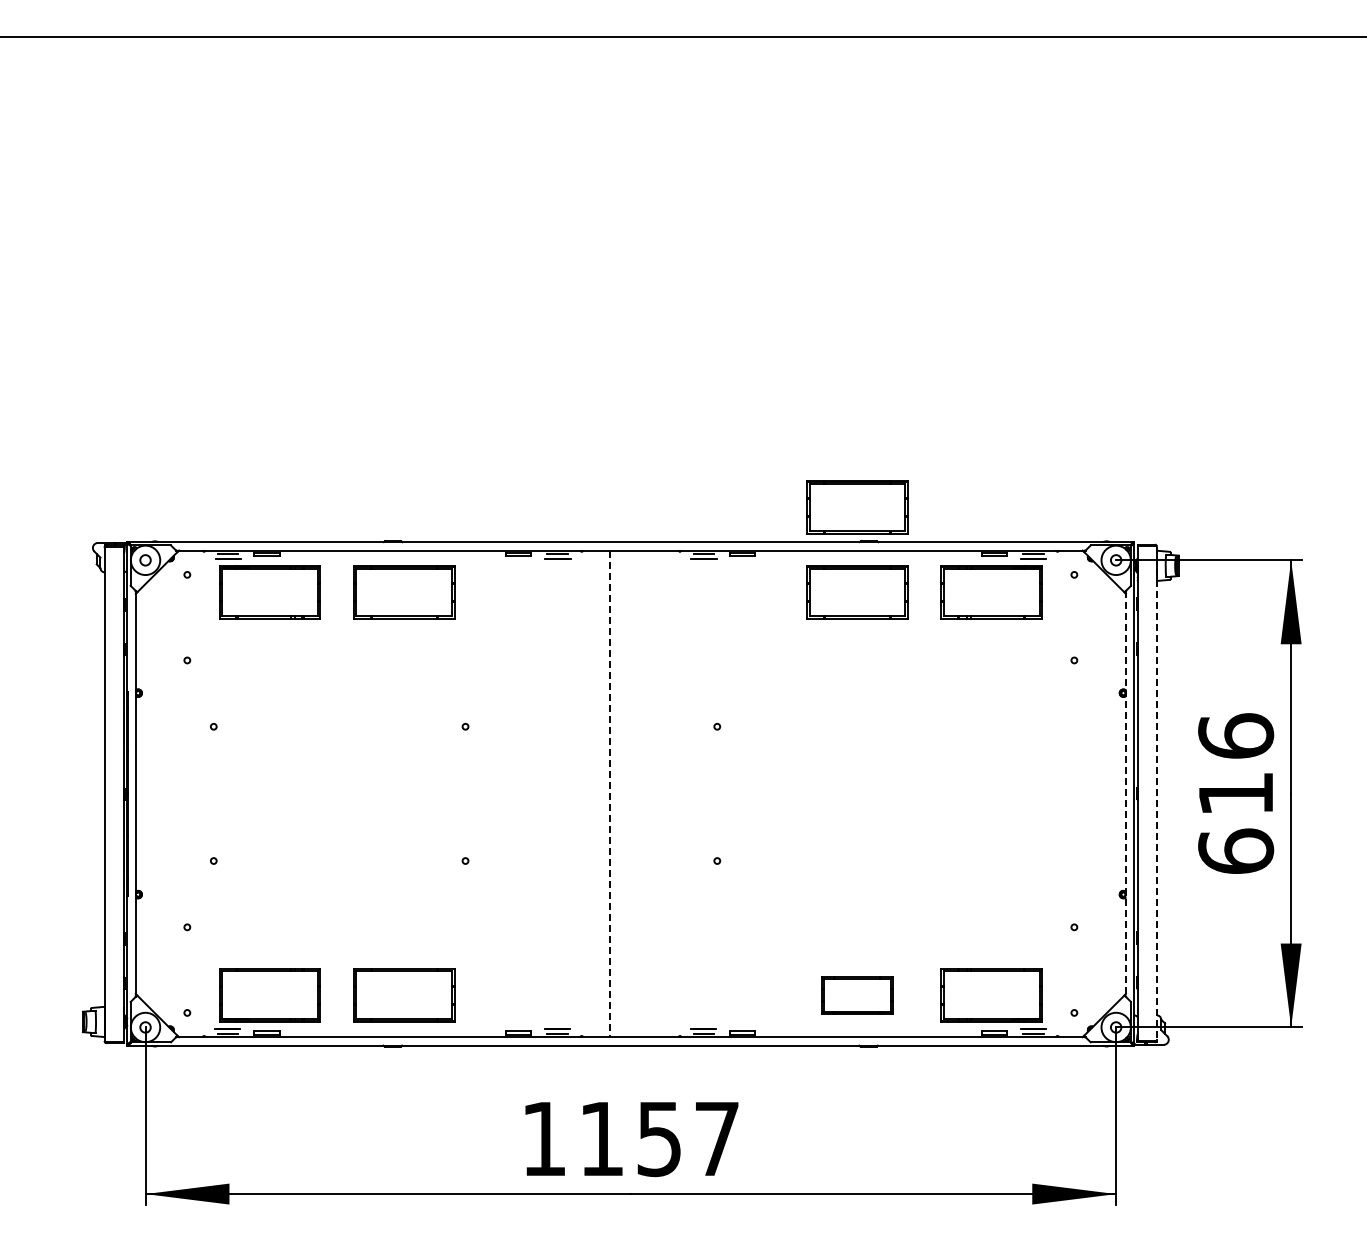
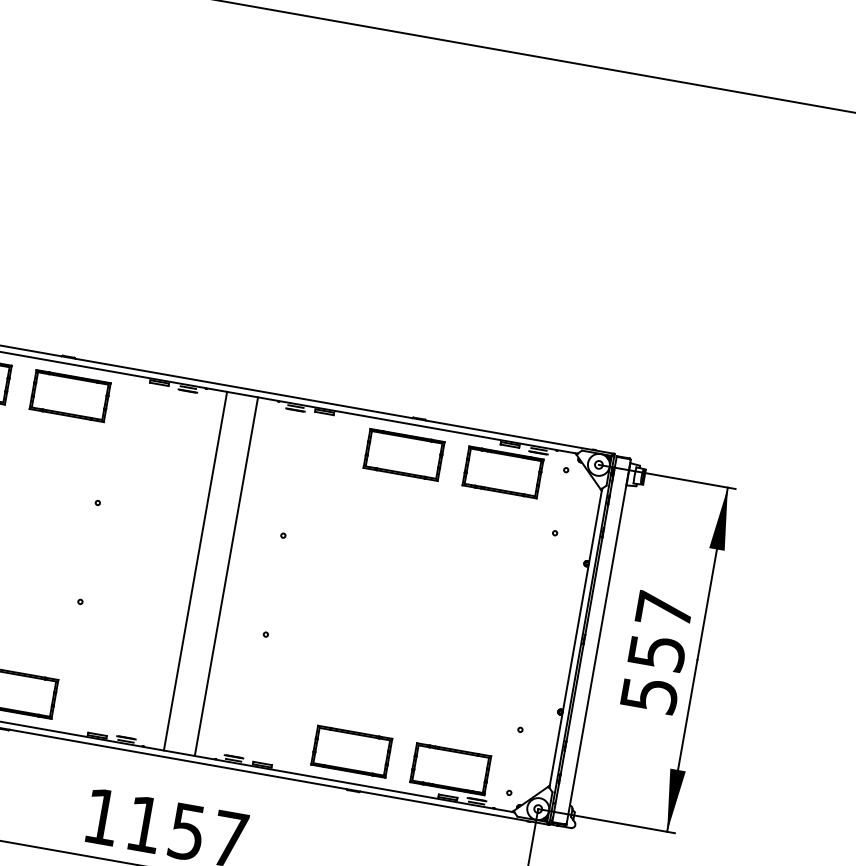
part: (857, 507) -> (415, 392), removed
line: (651, 793) -> (226, 576), added
line: (1157, 793) -> (599, 642), dashed -> solid
text: (1236, 793) -> (657, 652), 616 -> 557
line: (609, 794) -> (195, 571), dashed -> solid
line: (1125, 794) -> (575, 638), dashed -> solid
part: (857, 995) -> (351, 751), size x1.43

